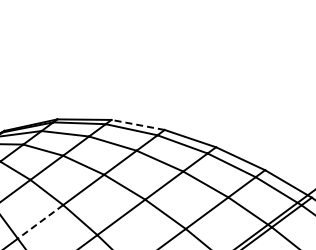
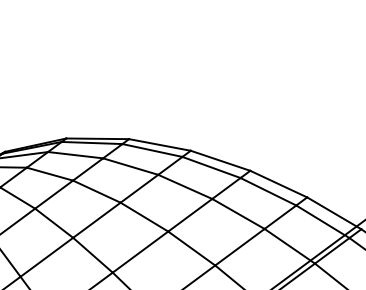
line: (137, 124) -> (159, 144), dashed -> solid
line: (40, 222) -> (46, 258), dashed -> solid

